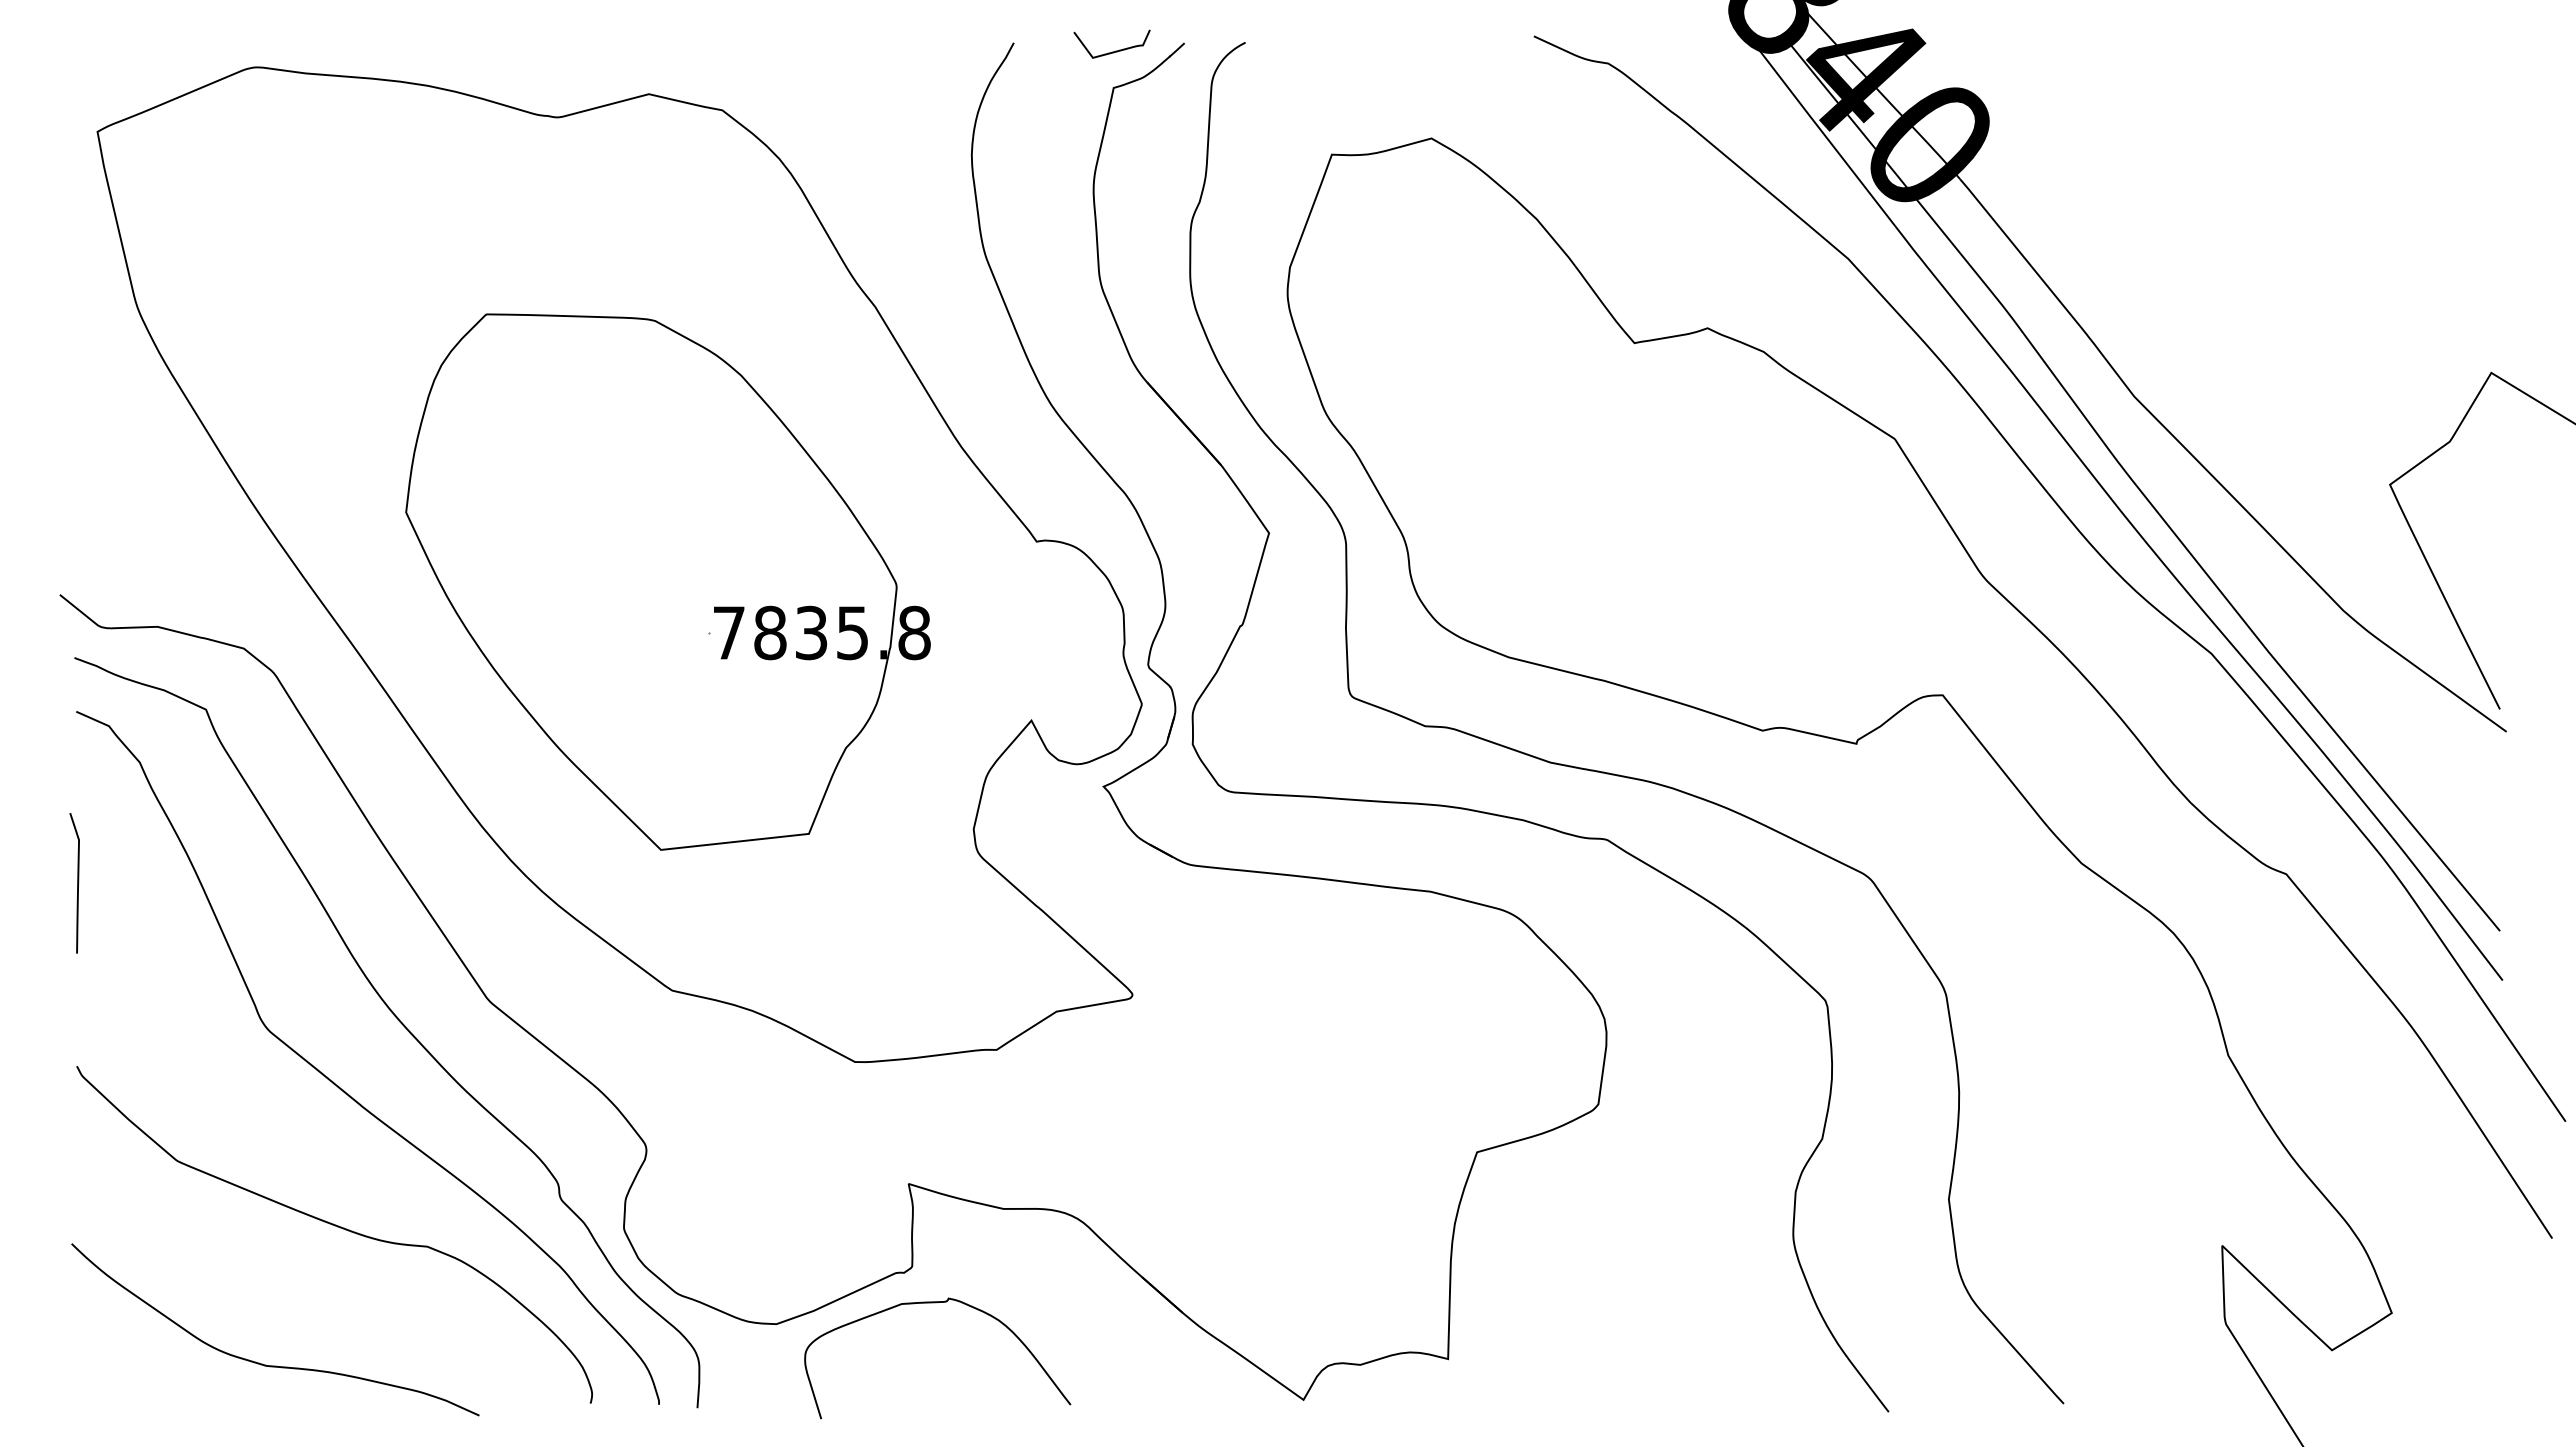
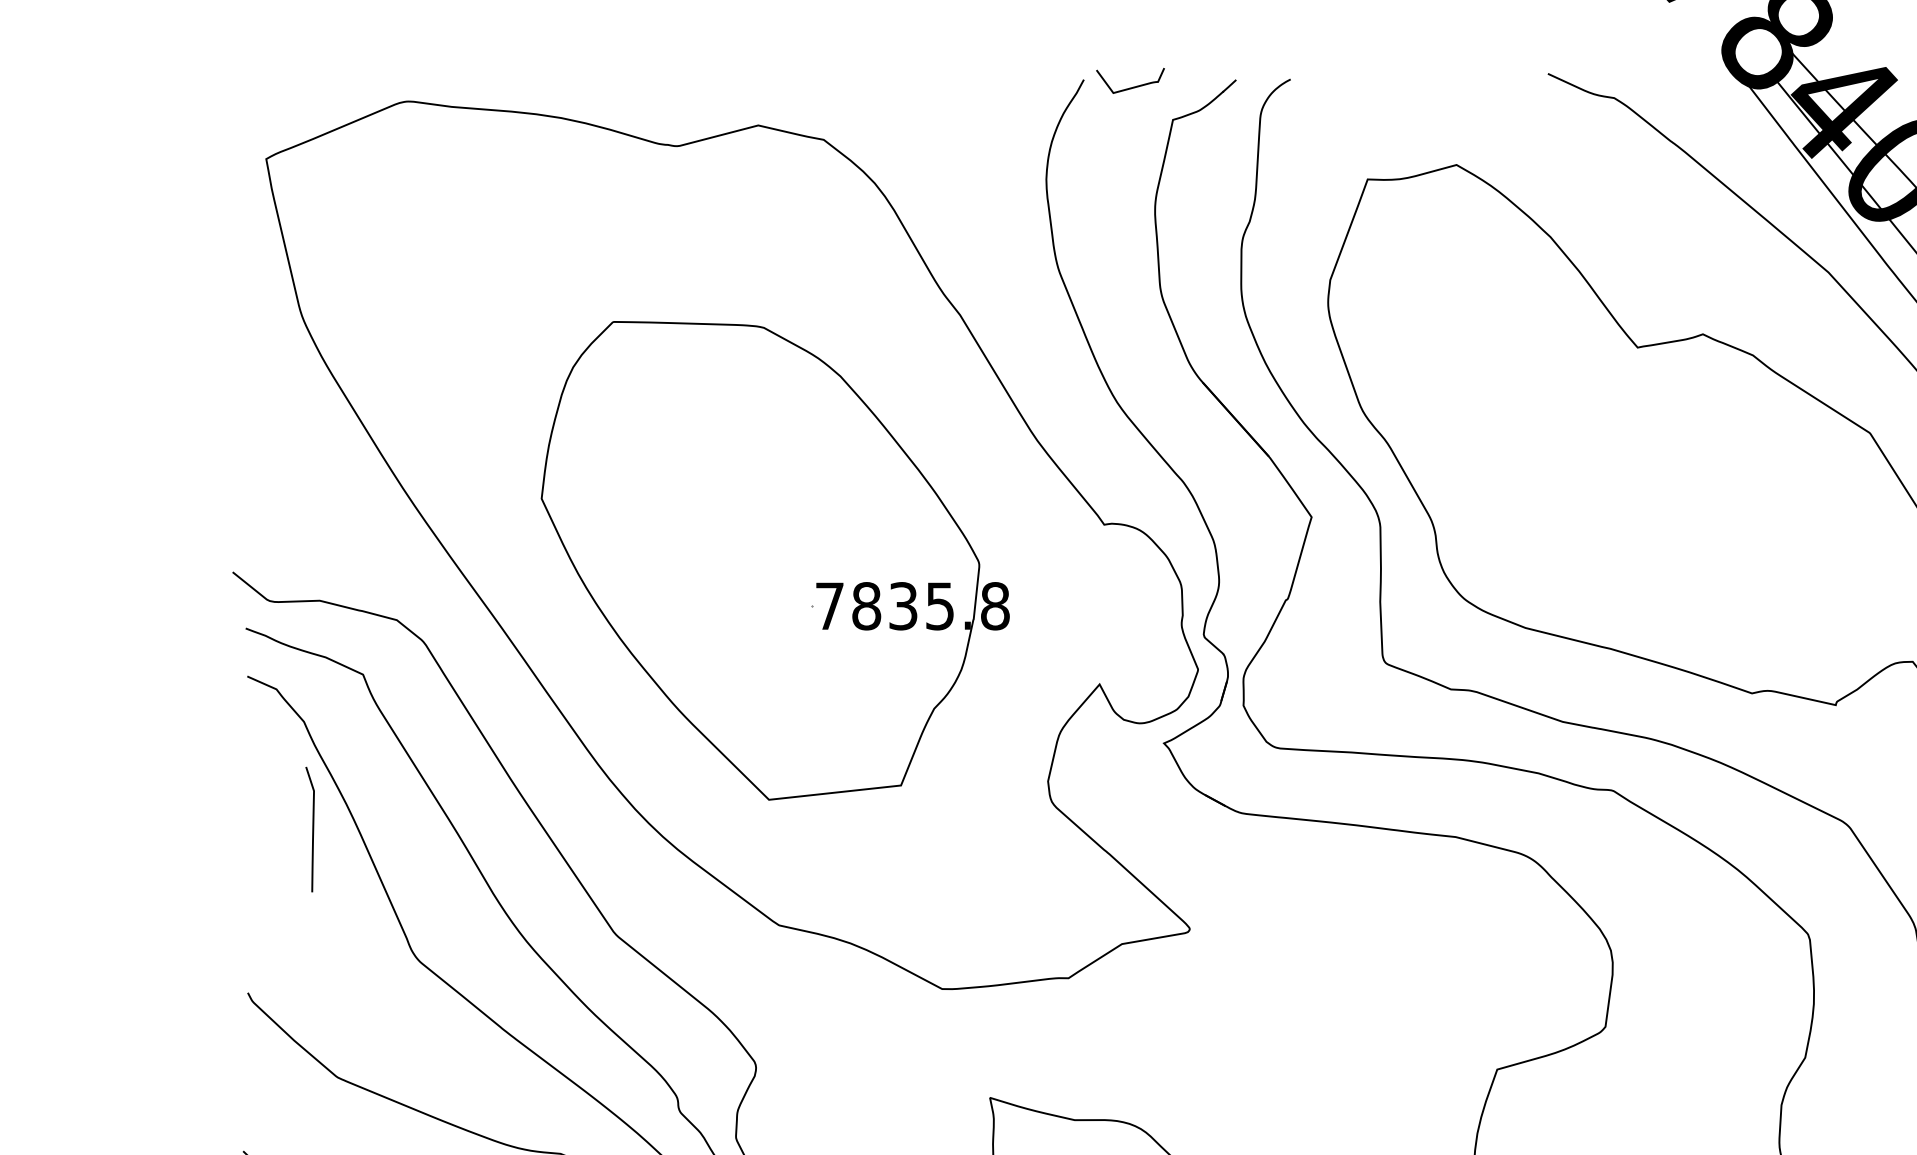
curve: (1115, 50) -> (1133, 86), moved
line: (77, 883) -> (312, 829), moved

